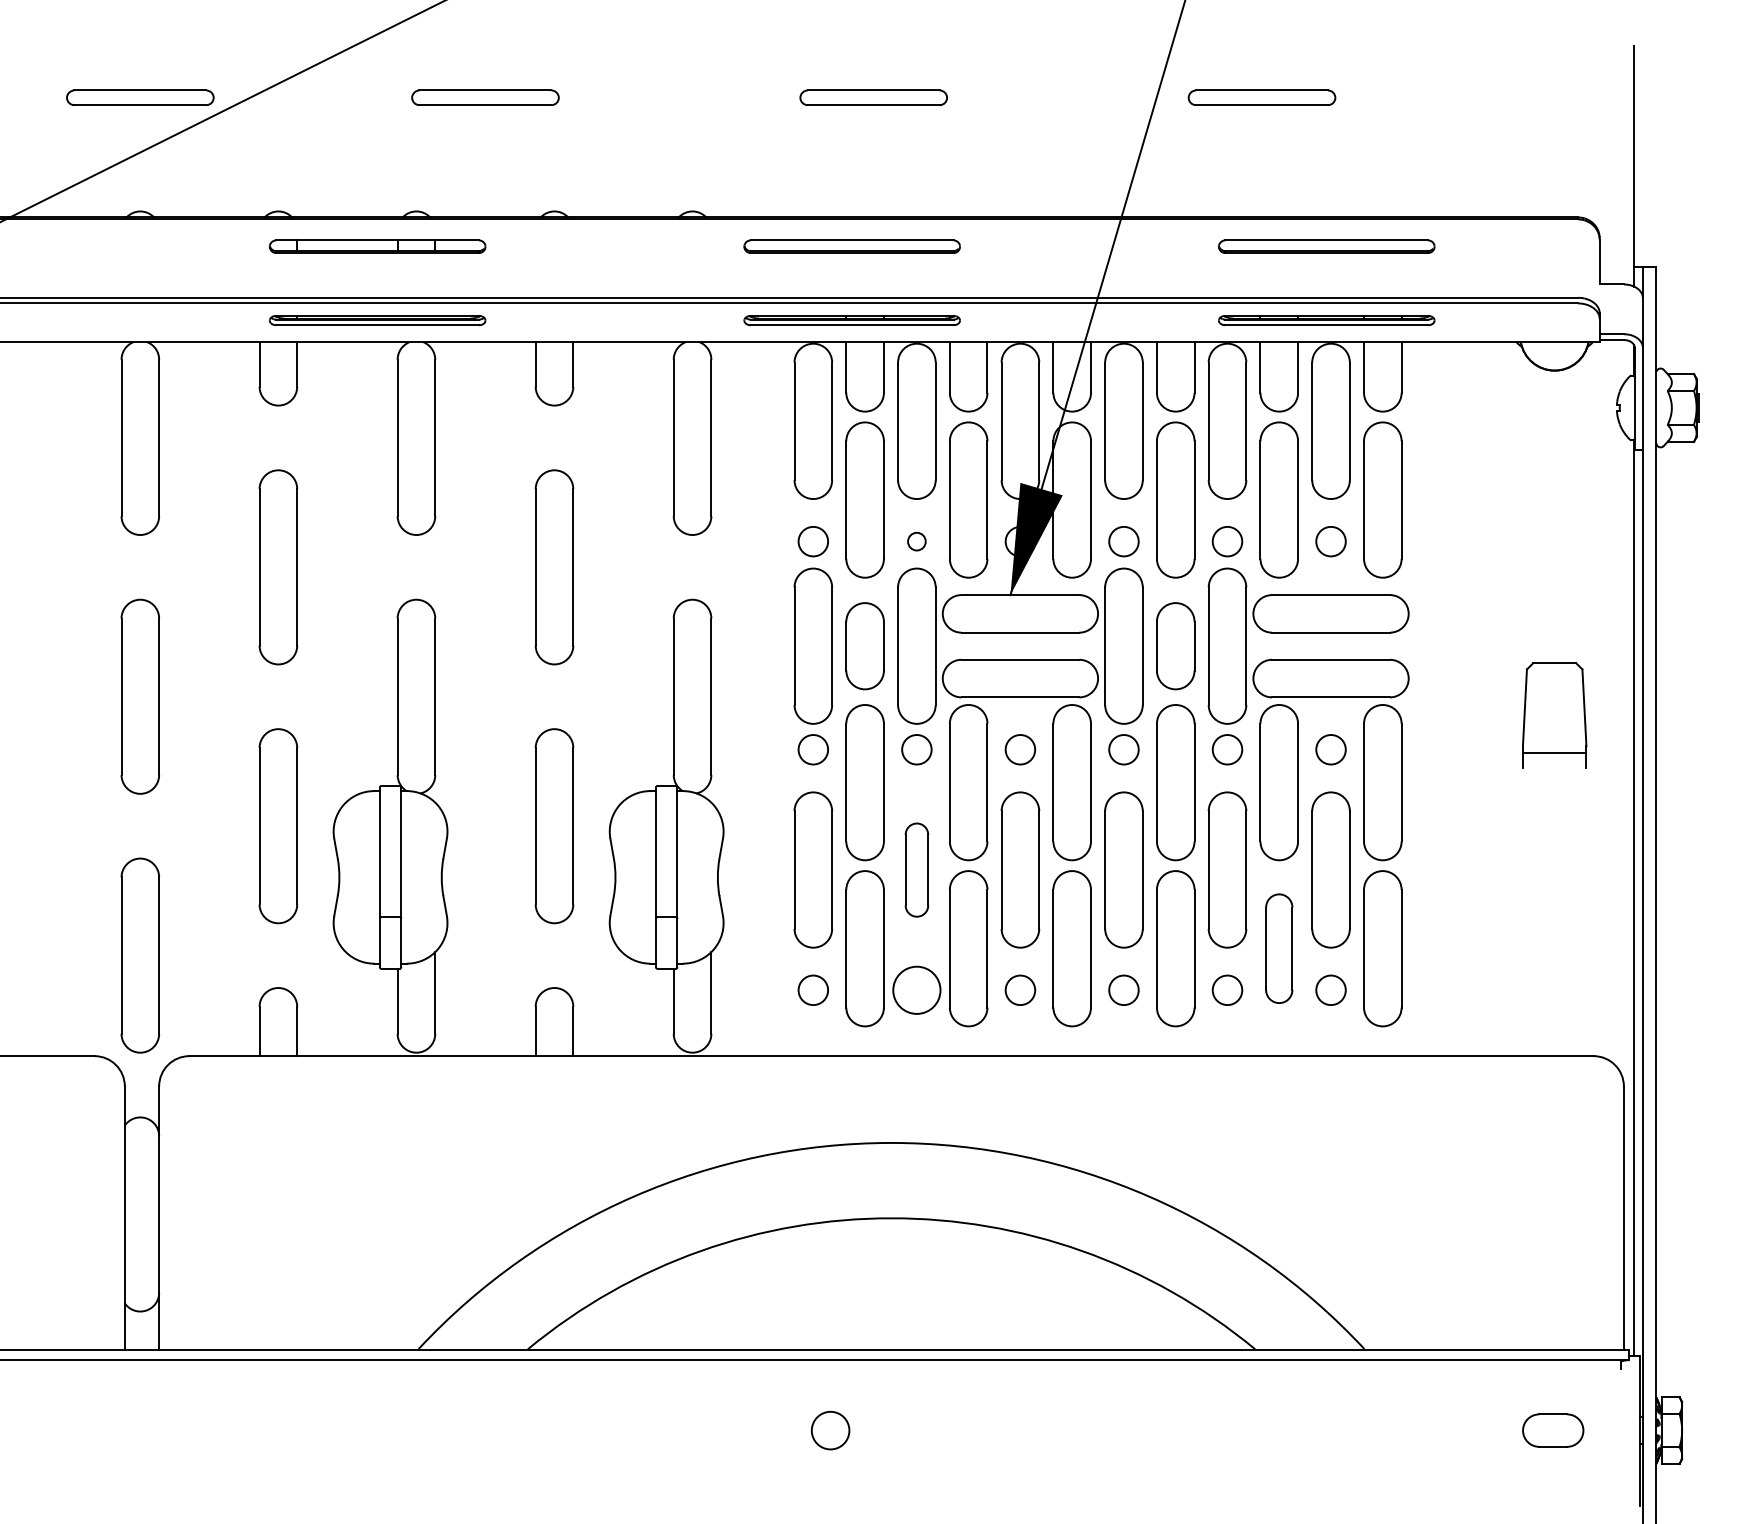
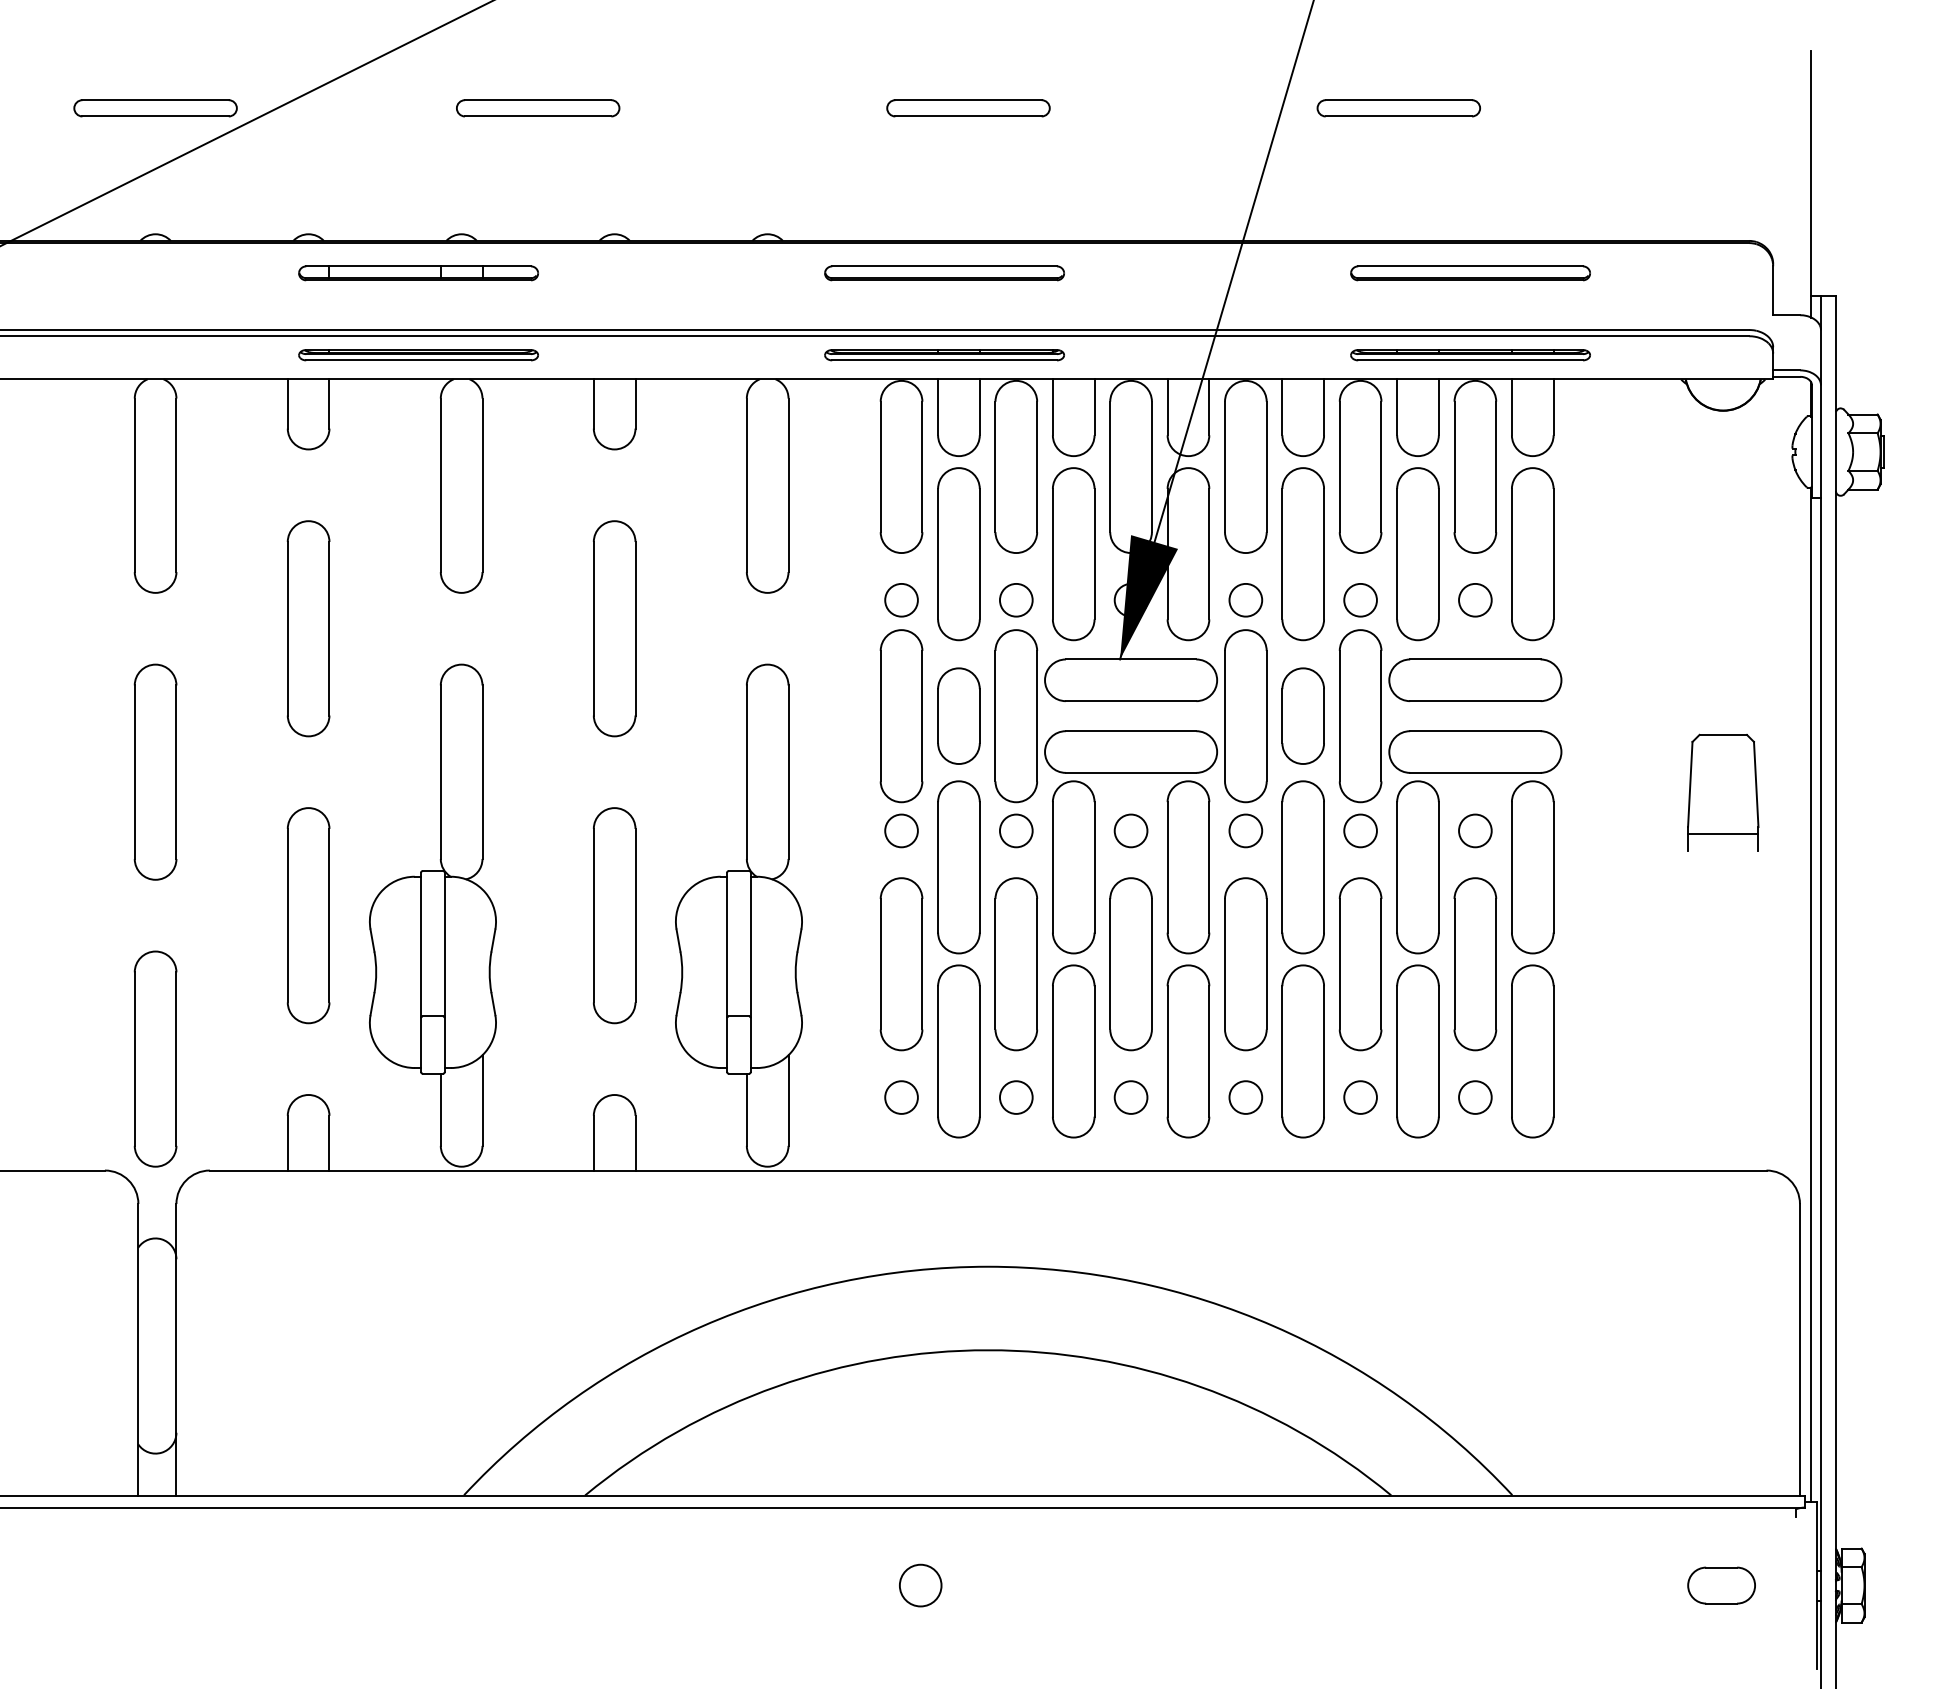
circle: (916, 540) -> (1015, 599), size x1.67
part: (917, 870) -> (1016, 964), size x1.67
part: (1278, 948) -> (1417, 1051), size x1.43
circle: (916, 990) -> (1015, 1097), size x0.62

